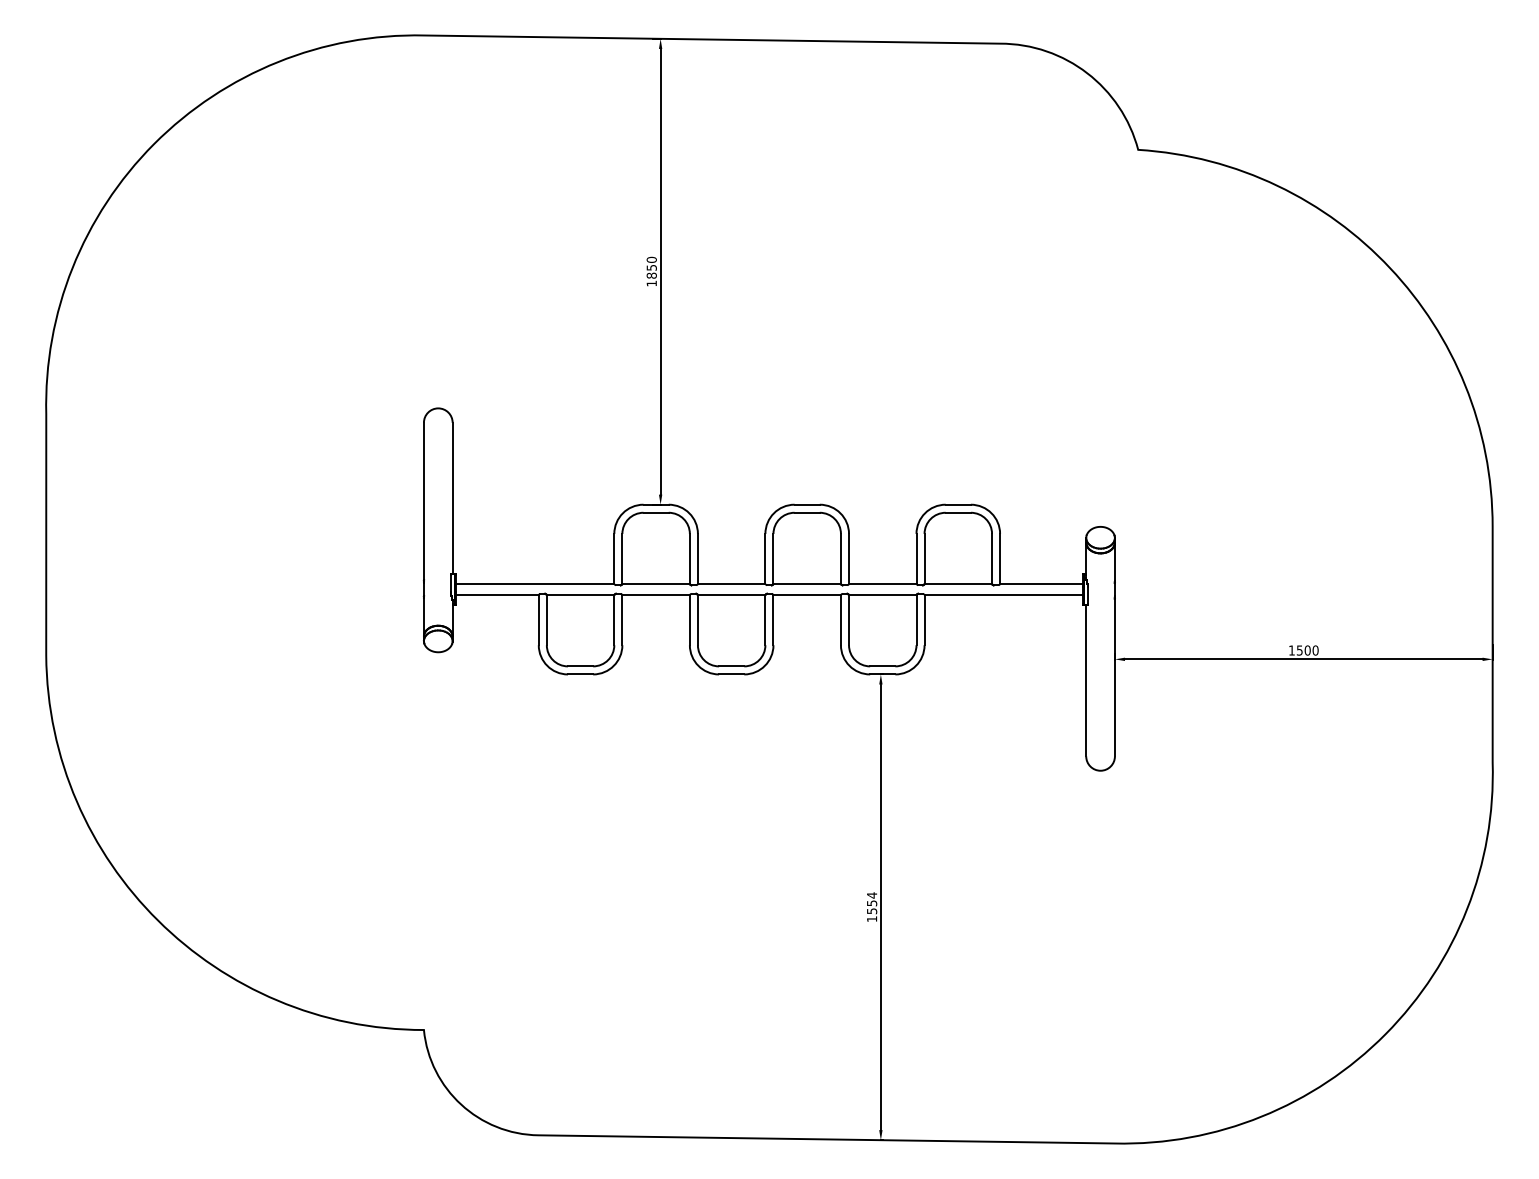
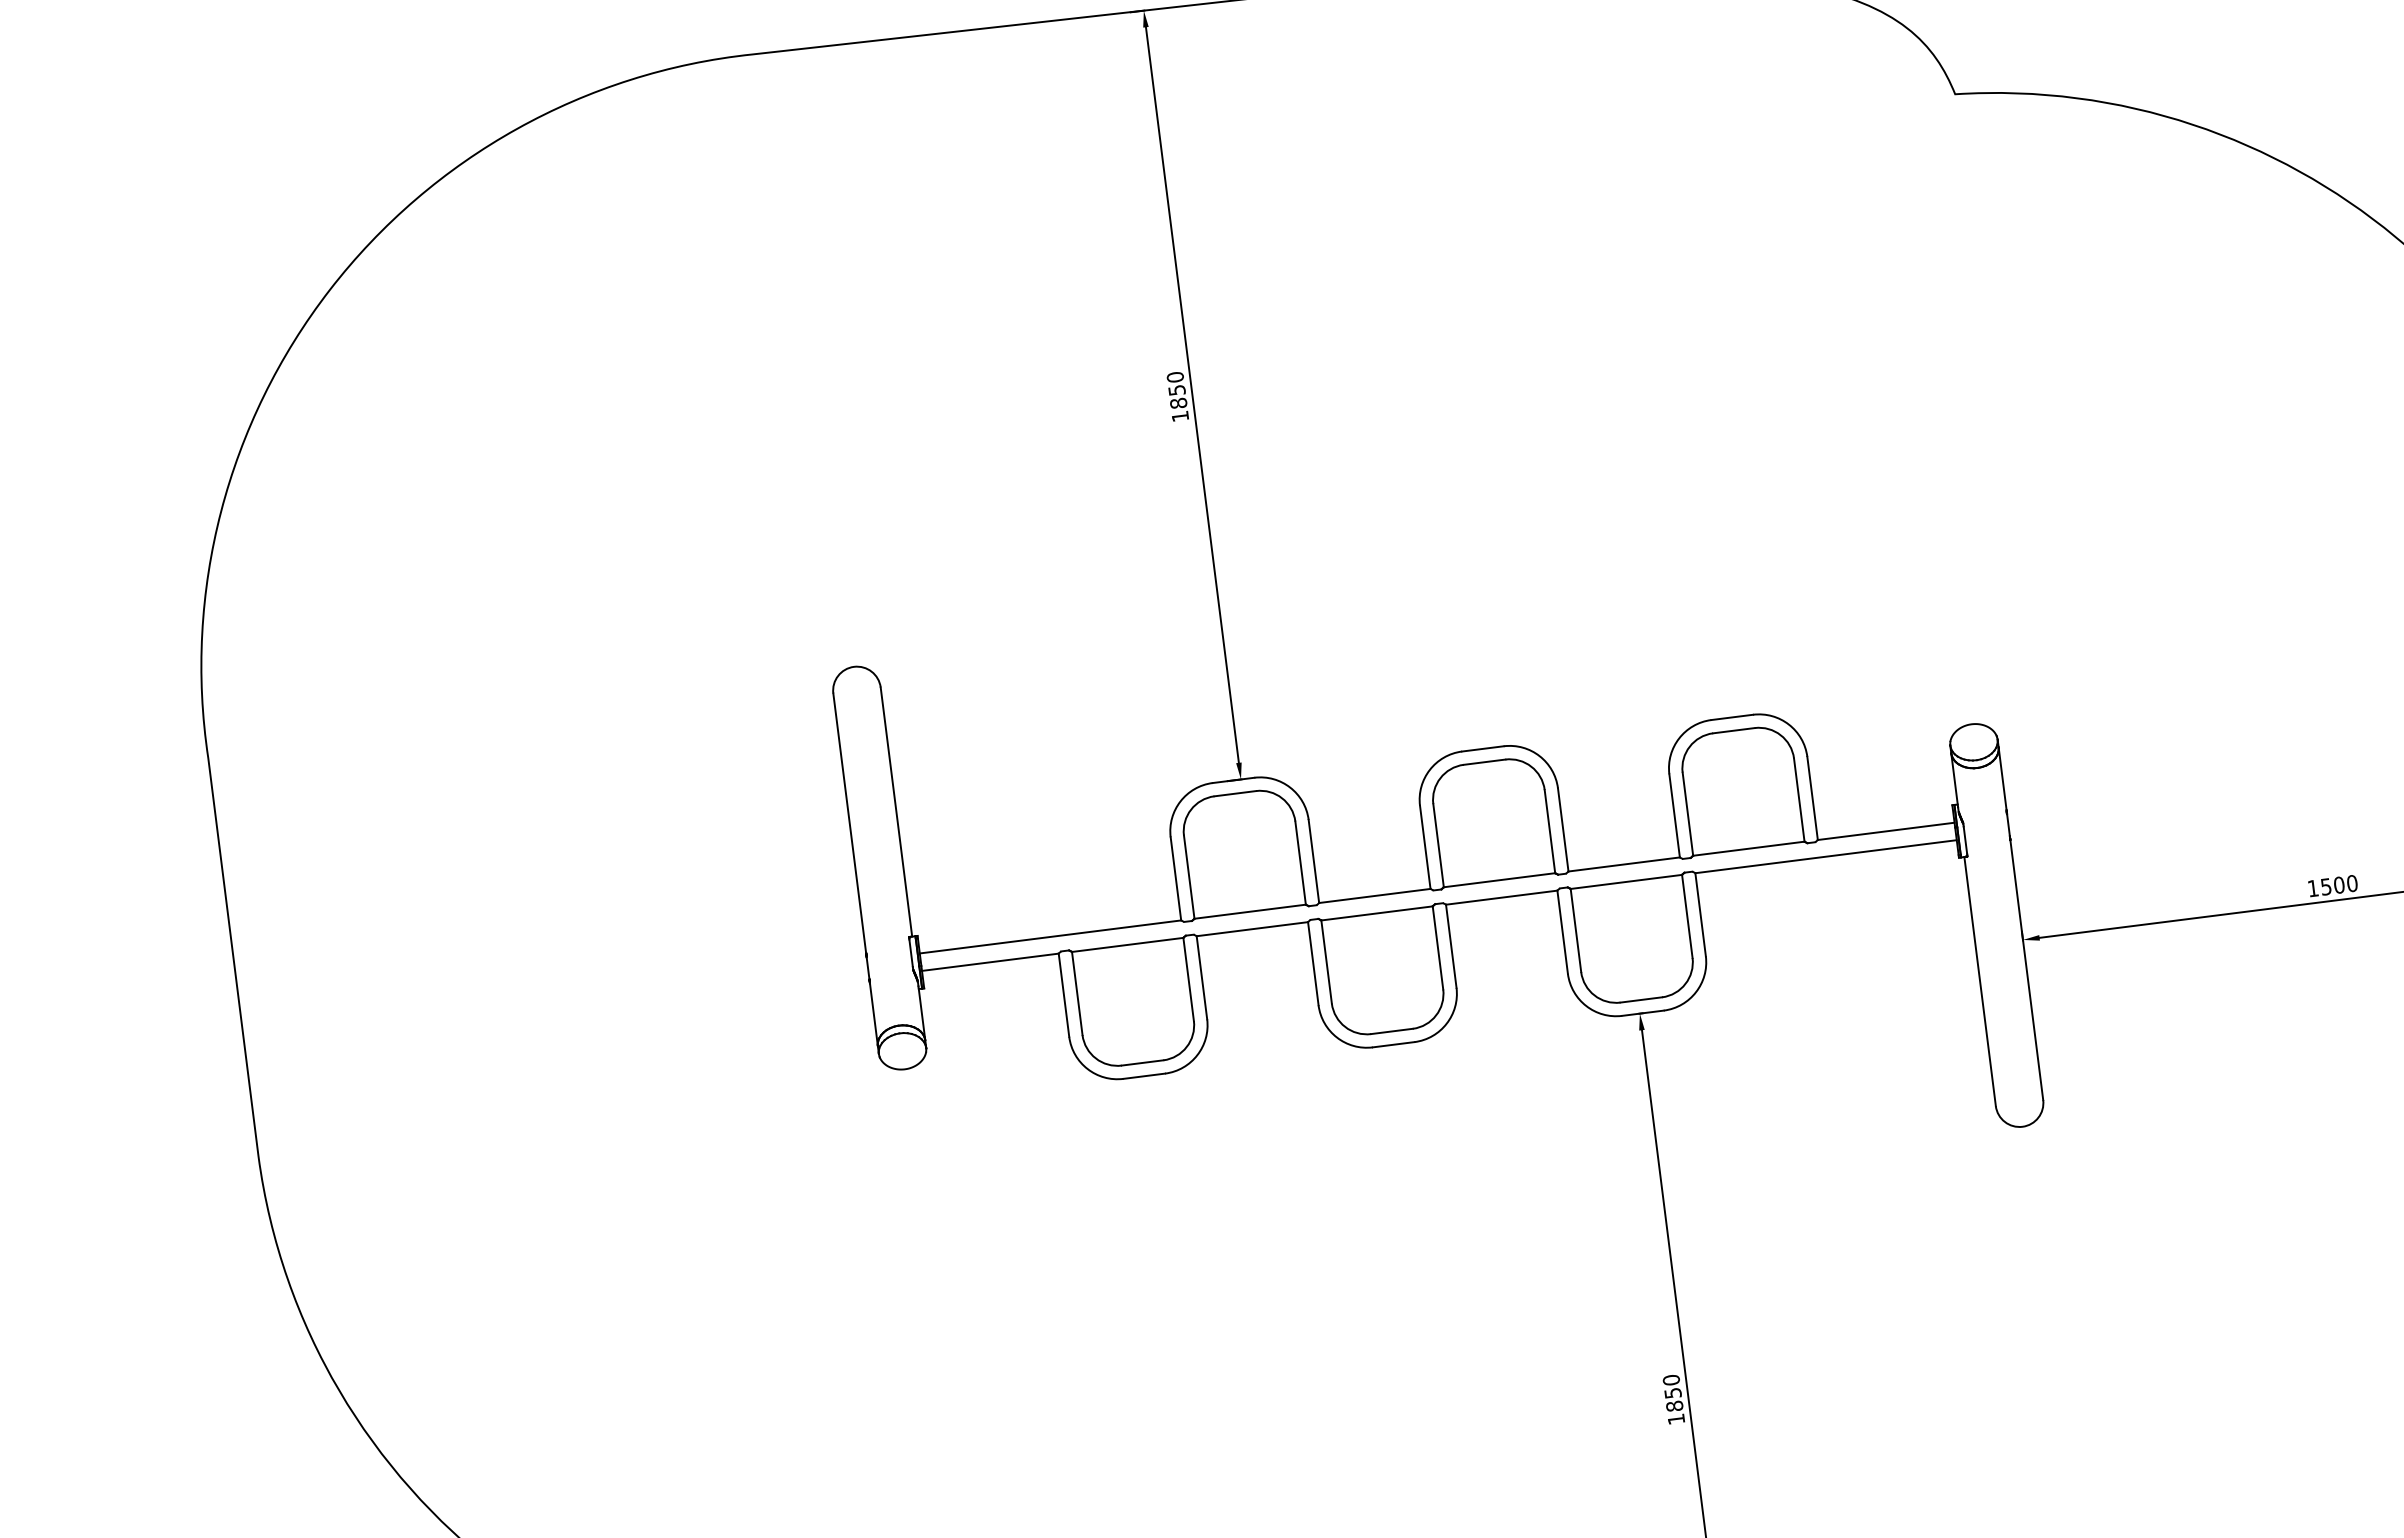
text: (872, 903) -> (1673, 1393), 1554 -> 1850

